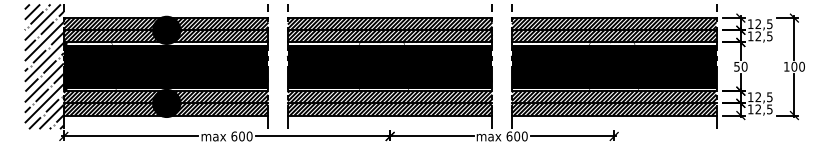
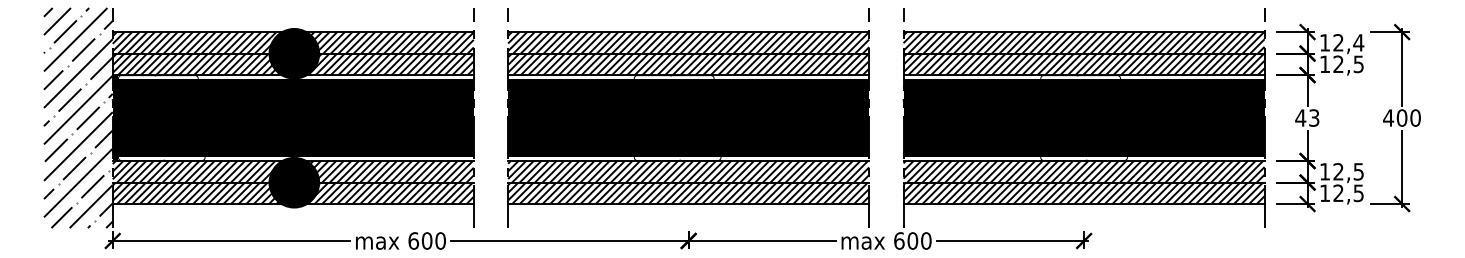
text: (769, 24) -> (1358, 43), 12,5 -> 12,4
text: (740, 66) -> (1306, 117), 50 -> 43
text: (786, 66) -> (1388, 117), 100 -> 400

